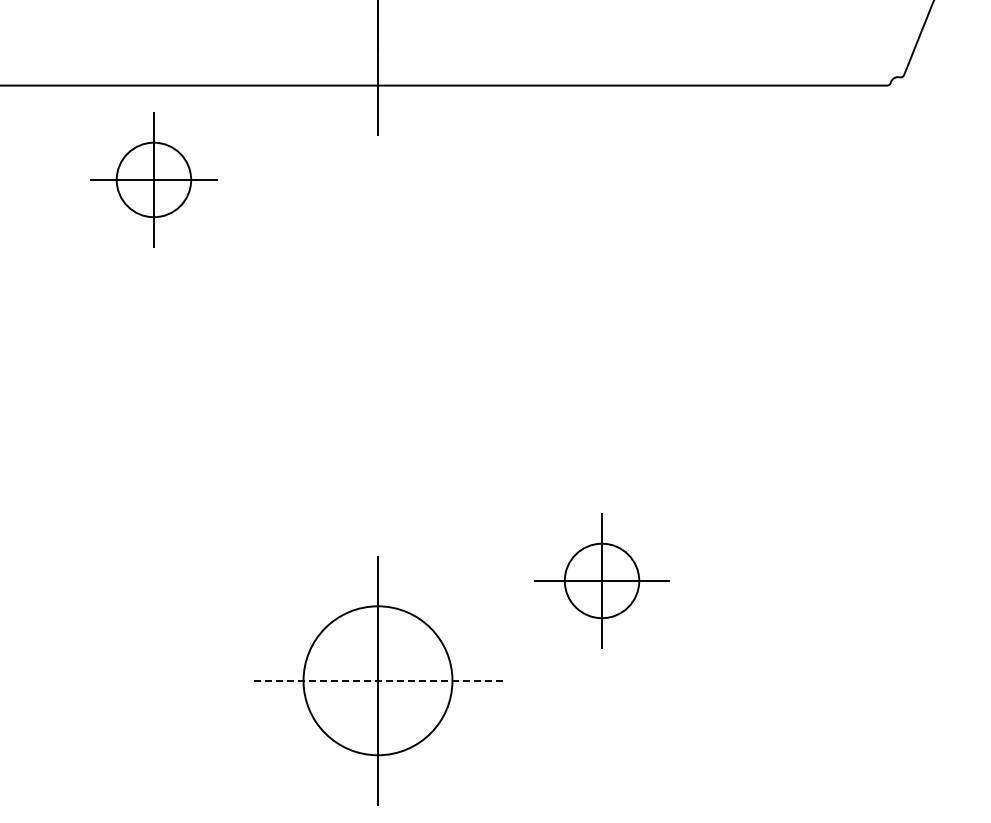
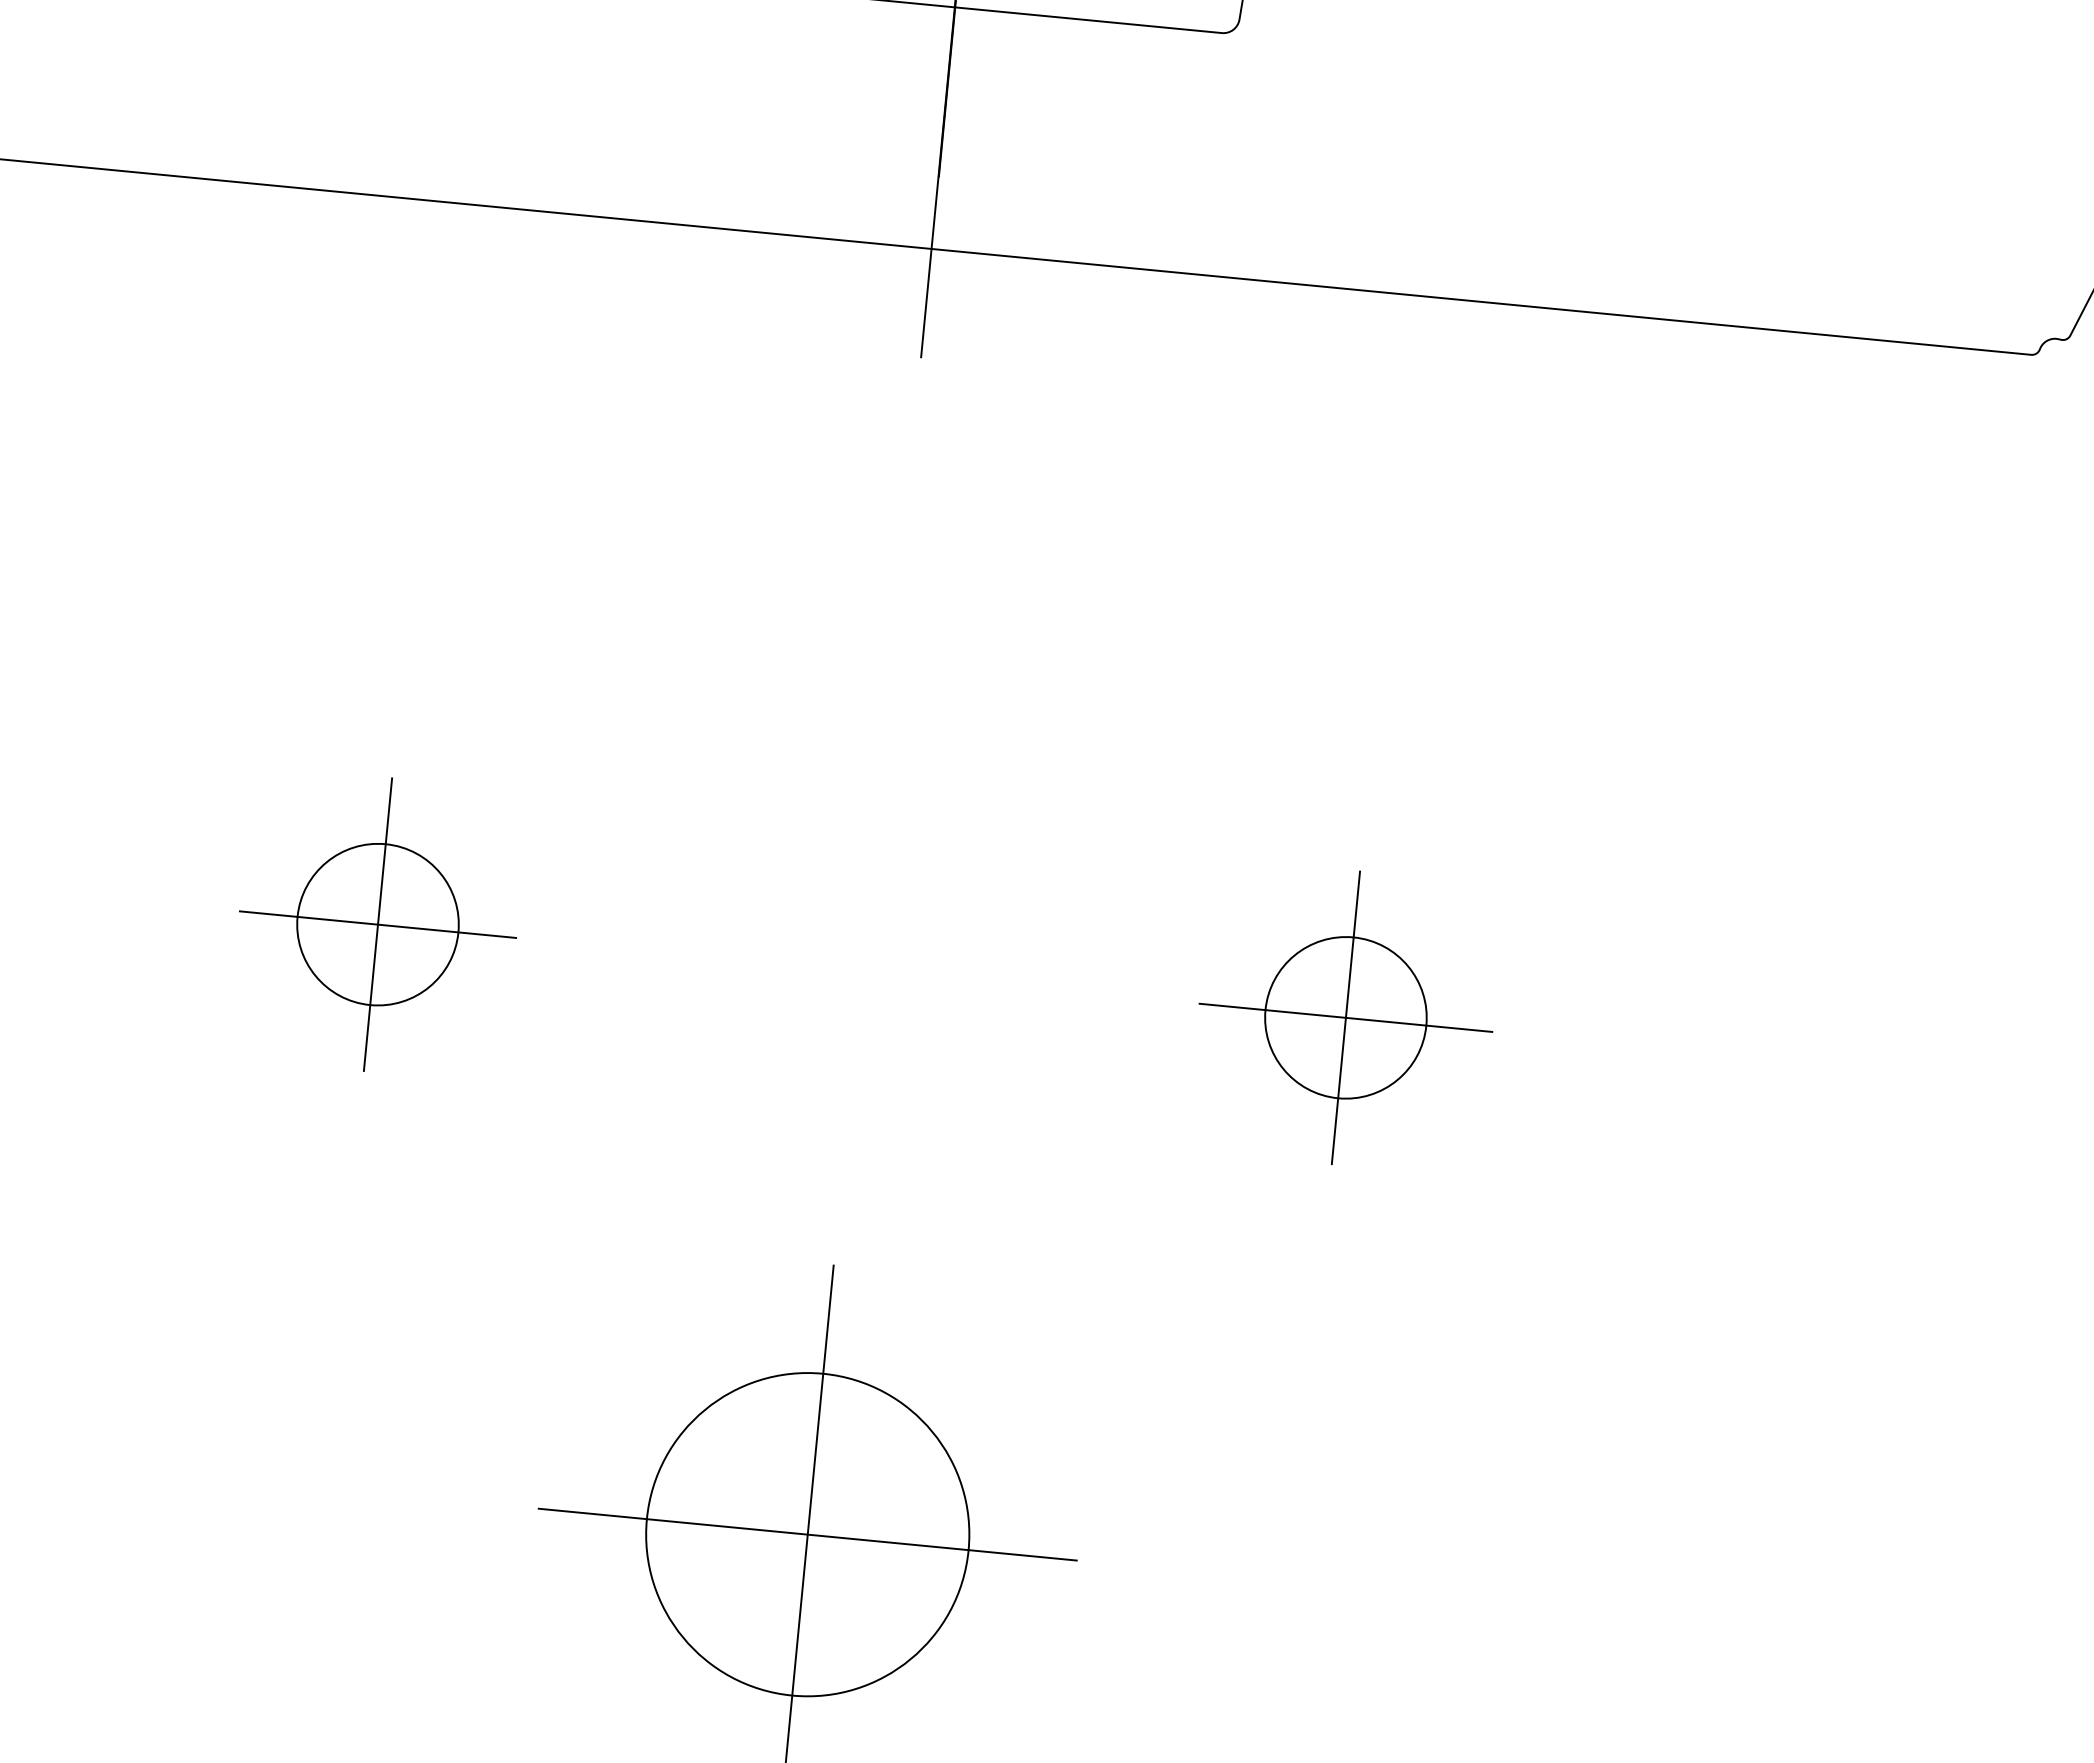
part: (153, 179) -> (377, 923), moved
part: (601, 580) -> (1344, 1016), moved
line: (378, 680) -> (808, 1534), dashed -> solid

